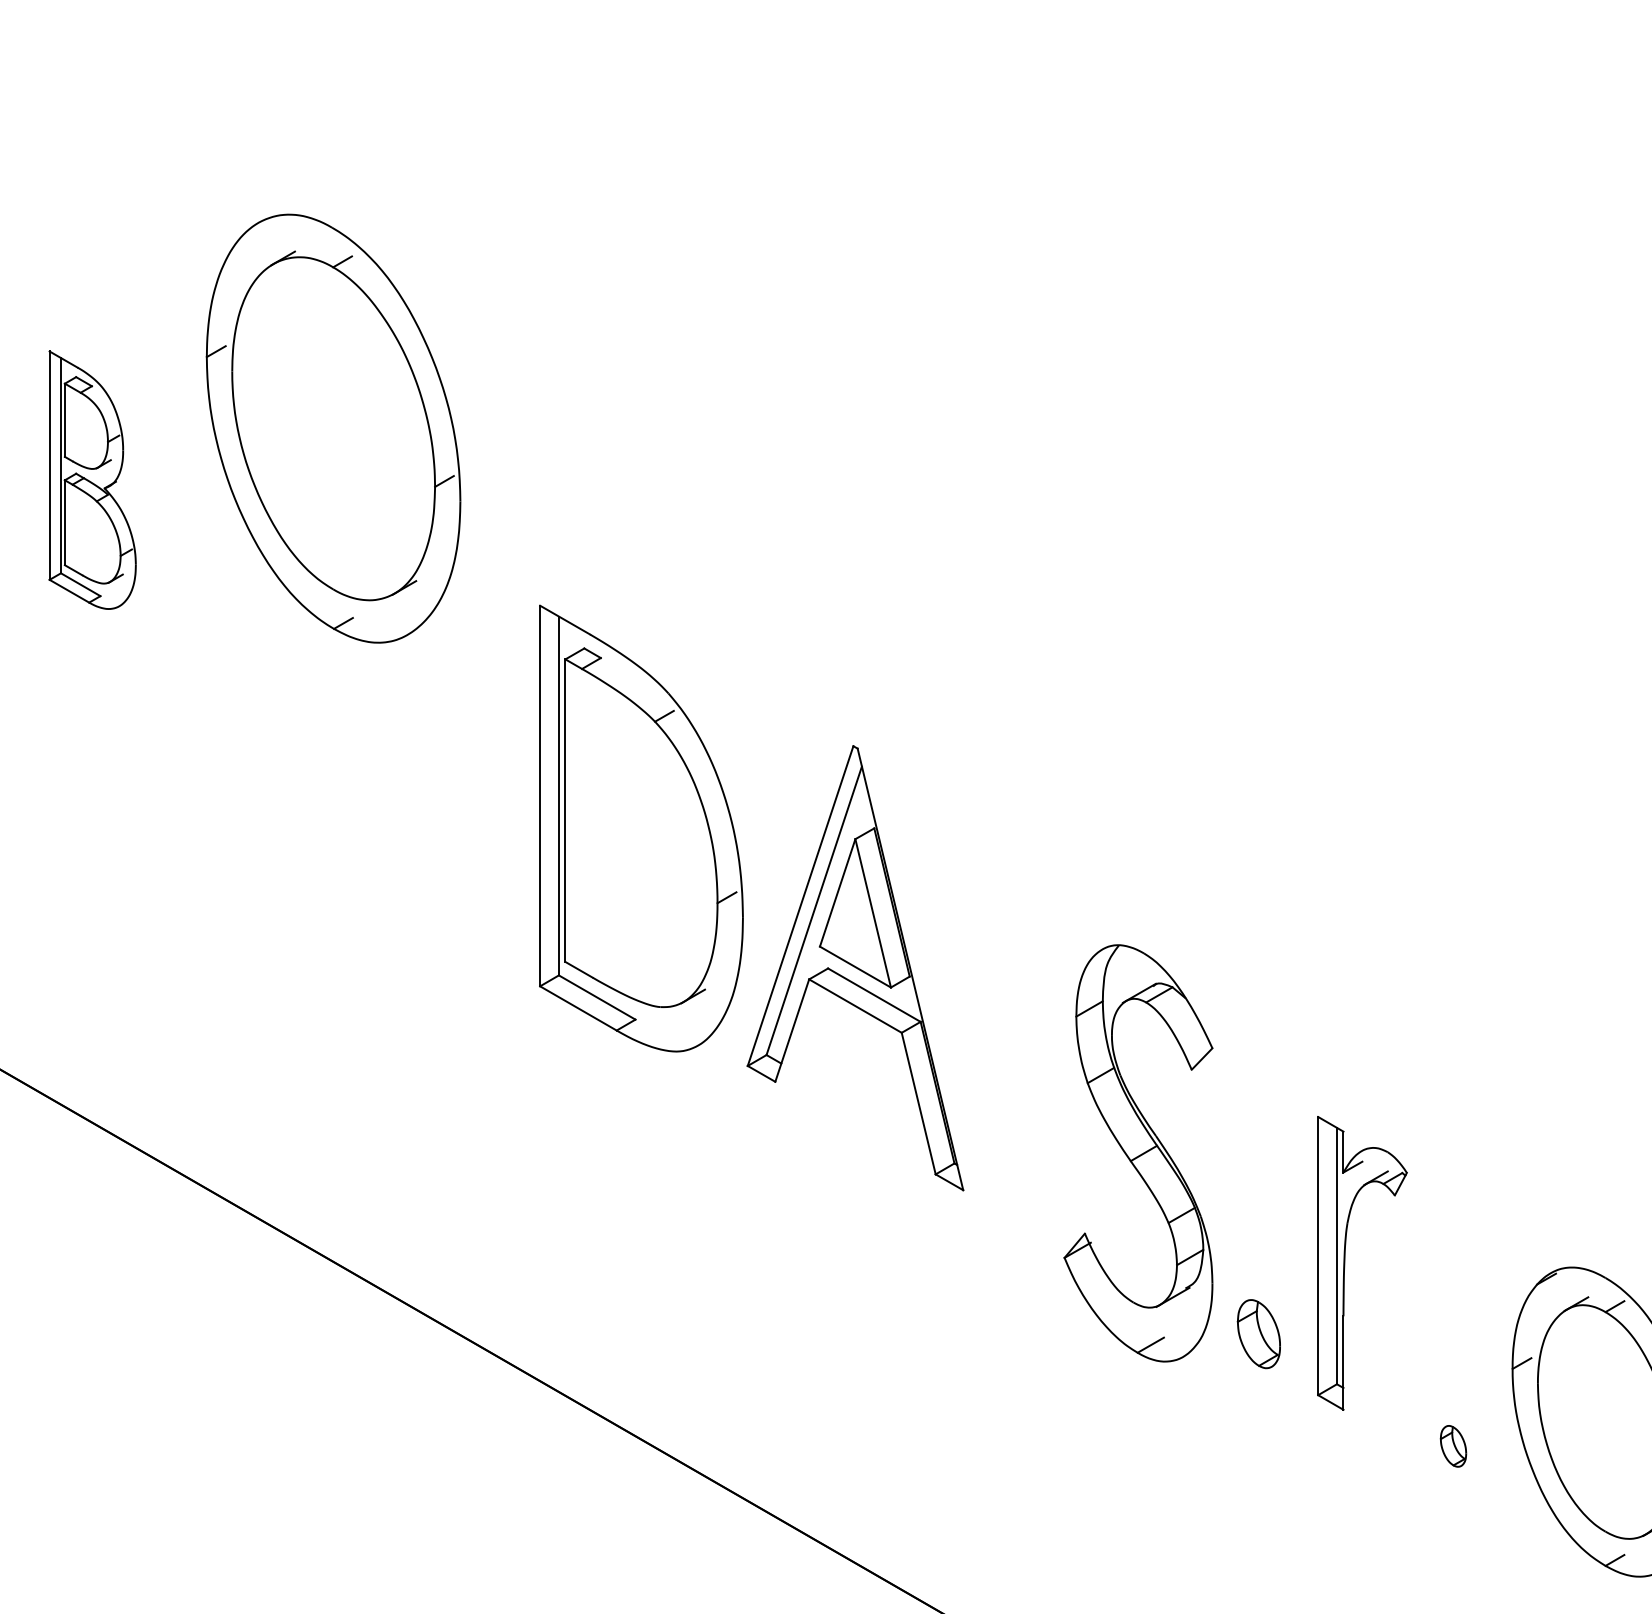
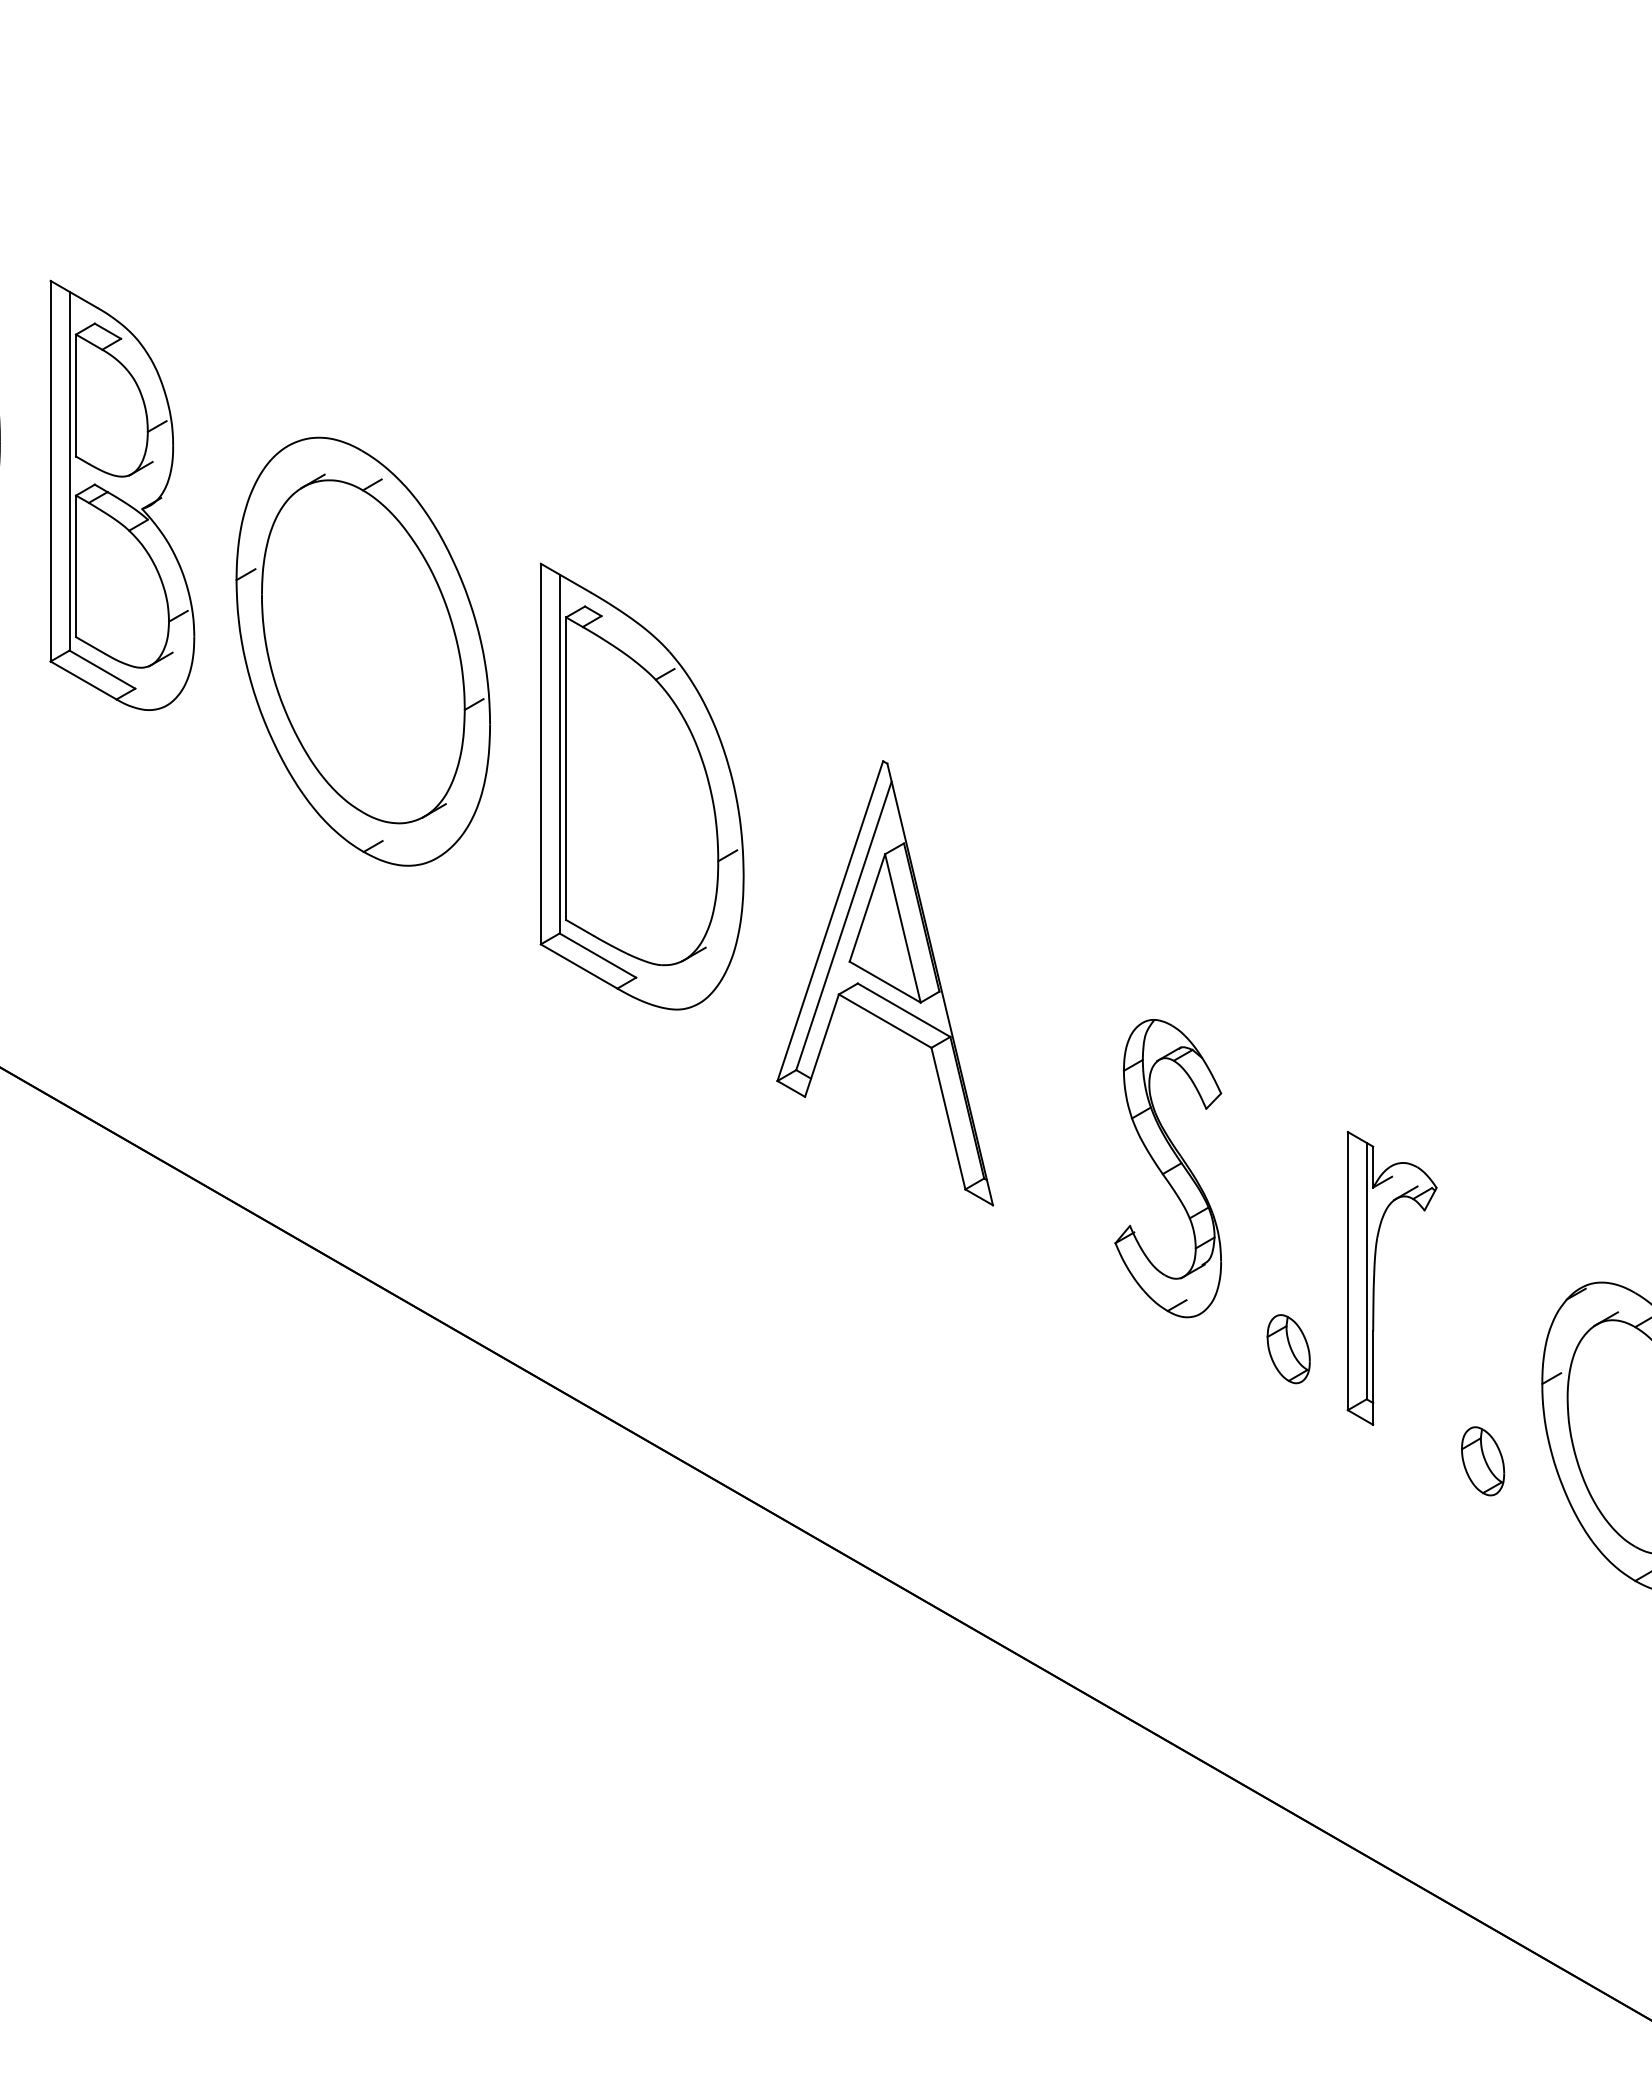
part: (332, 428) -> (362, 651), moved
part: (92, 479) -> (122, 494), size x1.67
part: (640, 828) -> (641, 786), moved
part: (1138, 1153) -> (1168, 1168), size x0.71
part: (1453, 1446) -> (1483, 1461), size x1.67

